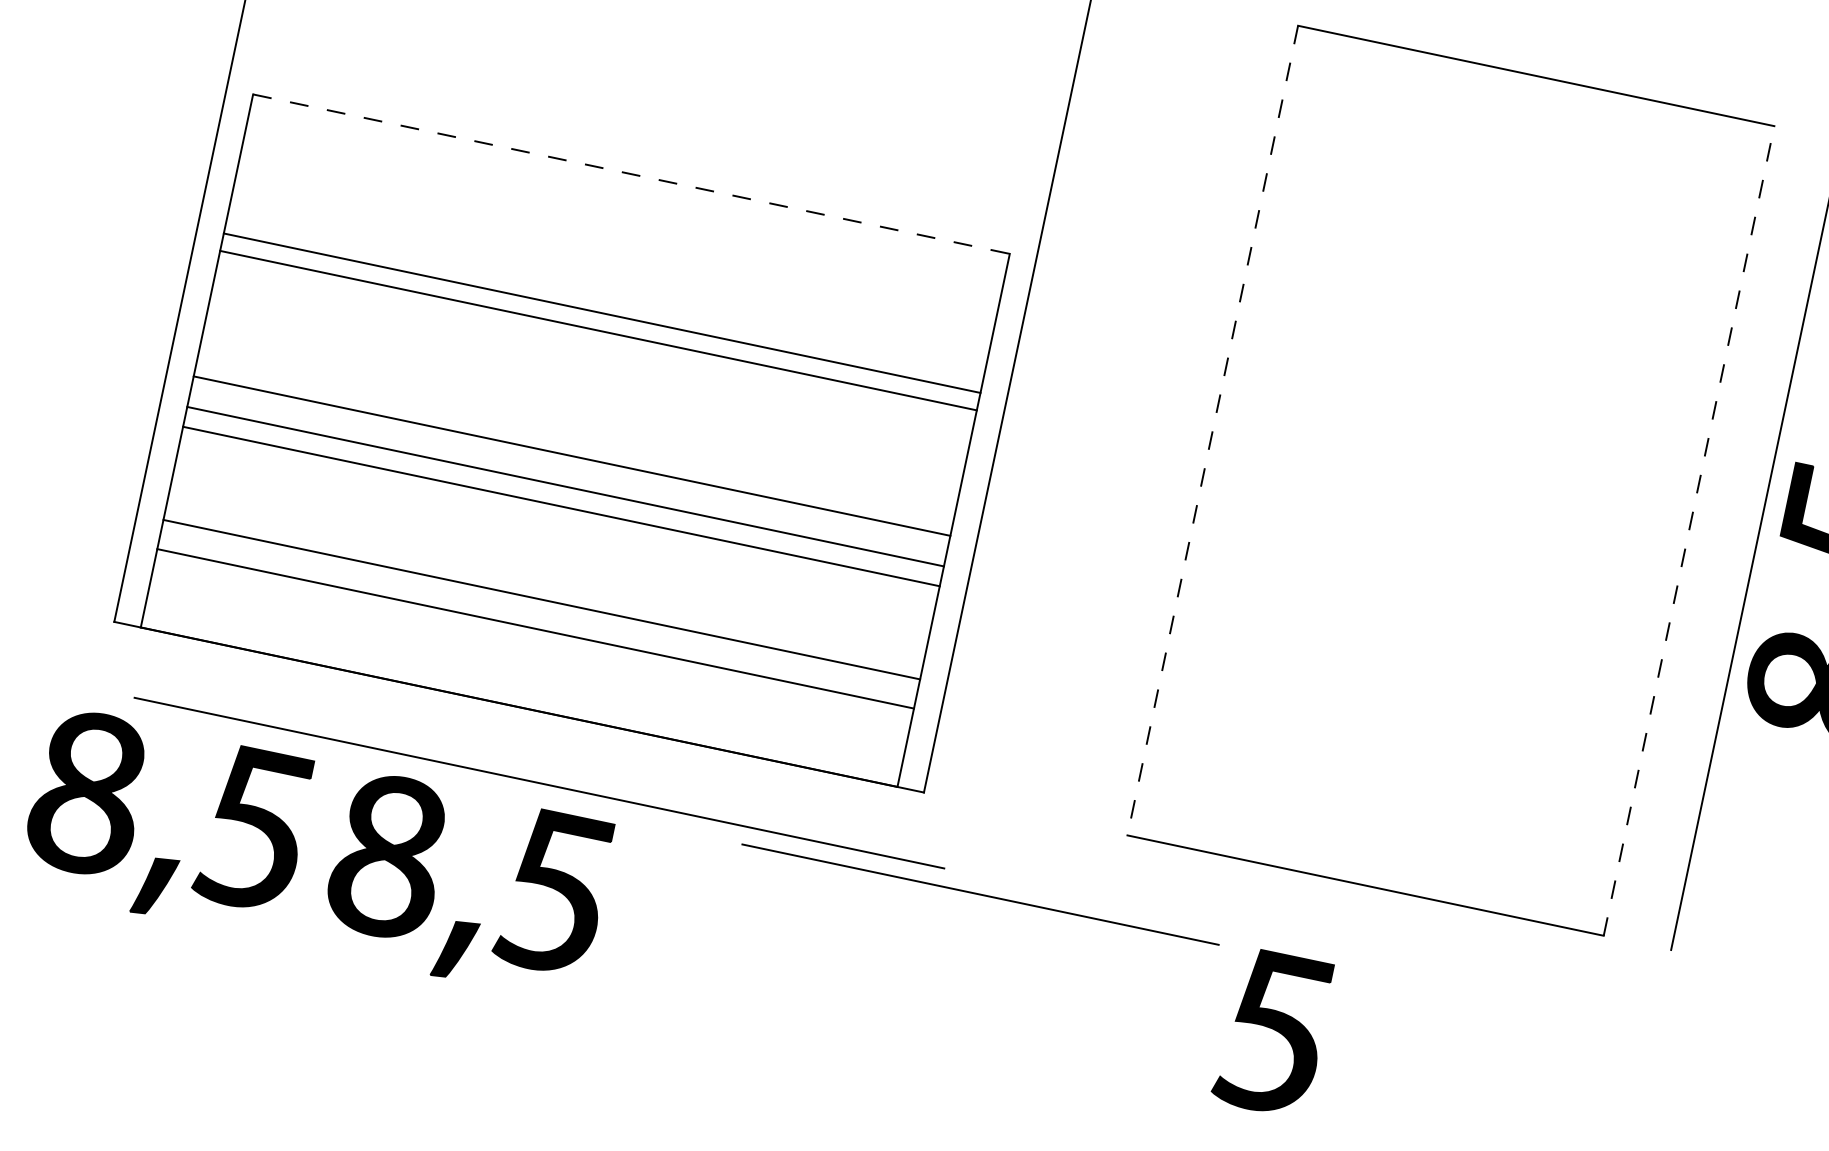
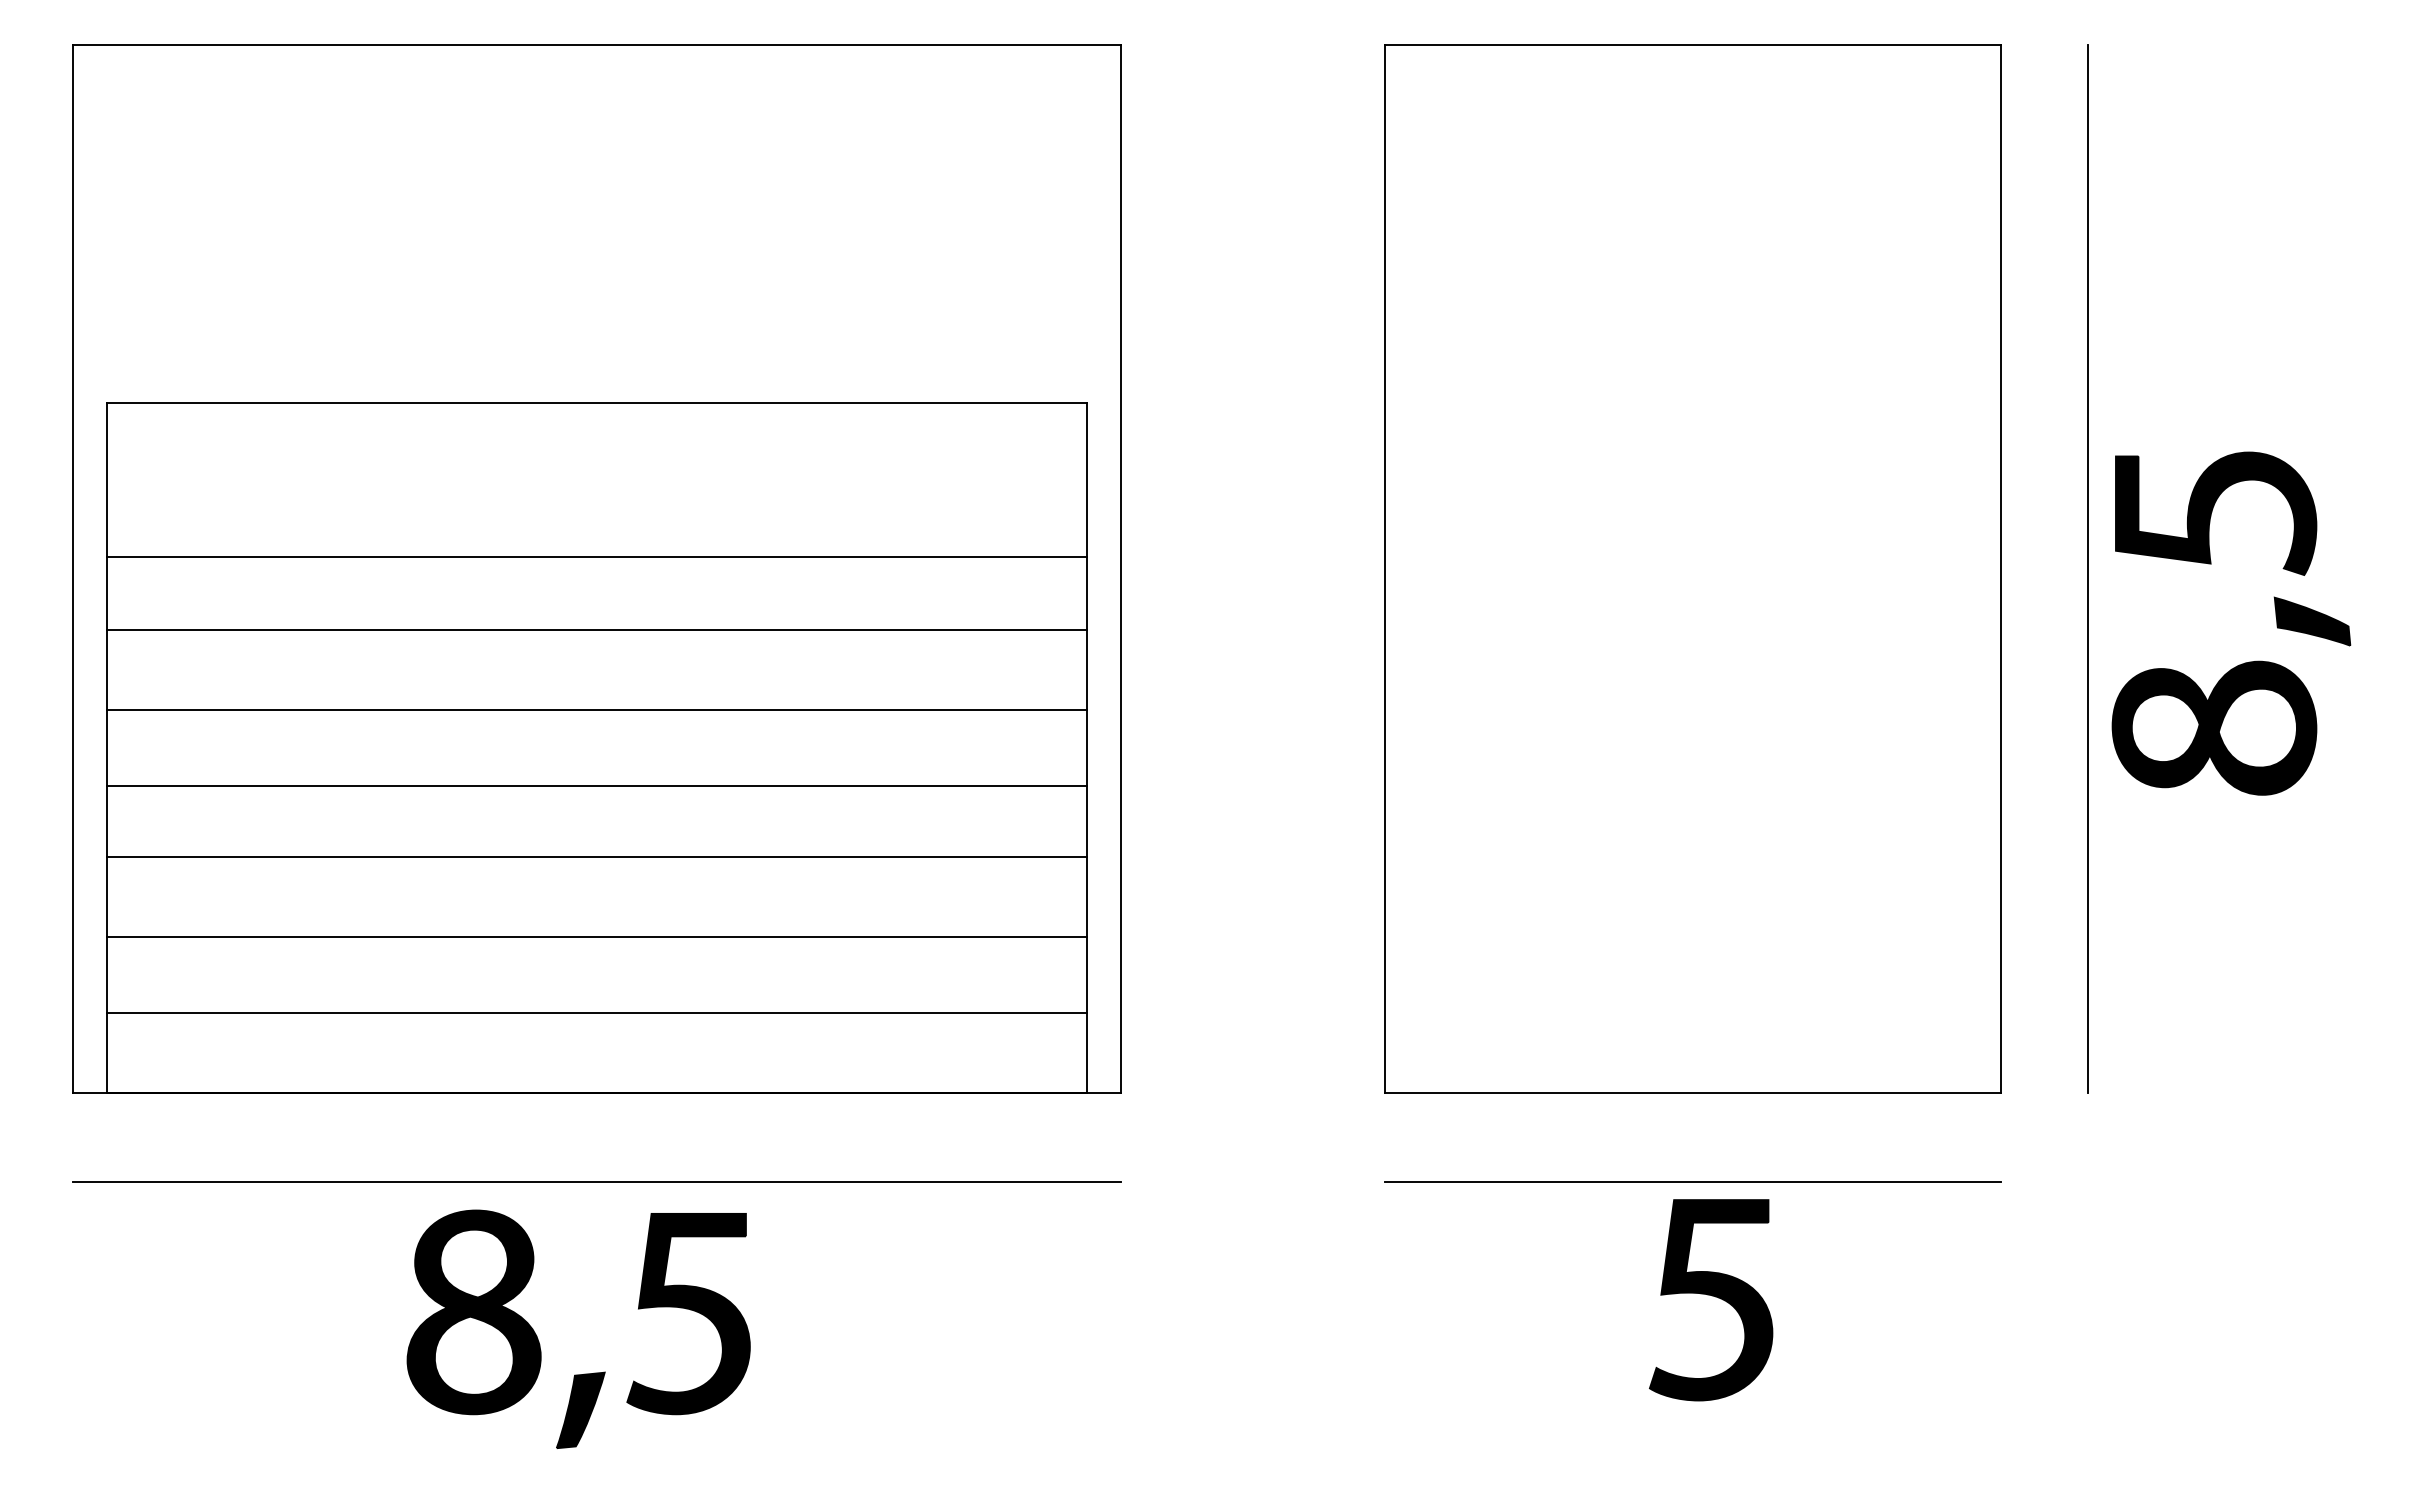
line: (631, 173) -> (596, 402), dashed -> solid
line: (601, 312) -> (596, 629), moved
line: (598, 330) -> (596, 557), moved
line: (1212, 431) -> (1384, 569), dashed -> solid
line: (571, 455) -> (596, 709), moved
line: (565, 486) -> (596, 856), moved
line: (561, 506) -> (596, 786), moved
line: (1689, 530) -> (2001, 568), dashed -> solid
line: (541, 599) -> (596, 1012), moved
line: (535, 628) -> (596, 936), moved
line: (539, 782) -> (596, 1181), moved
part: (133, 826) -> (150, 1341), removed
line: (980, 894) -> (1692, 1181), moved
part: (1273, 1033) -> (1711, 1300), moved

